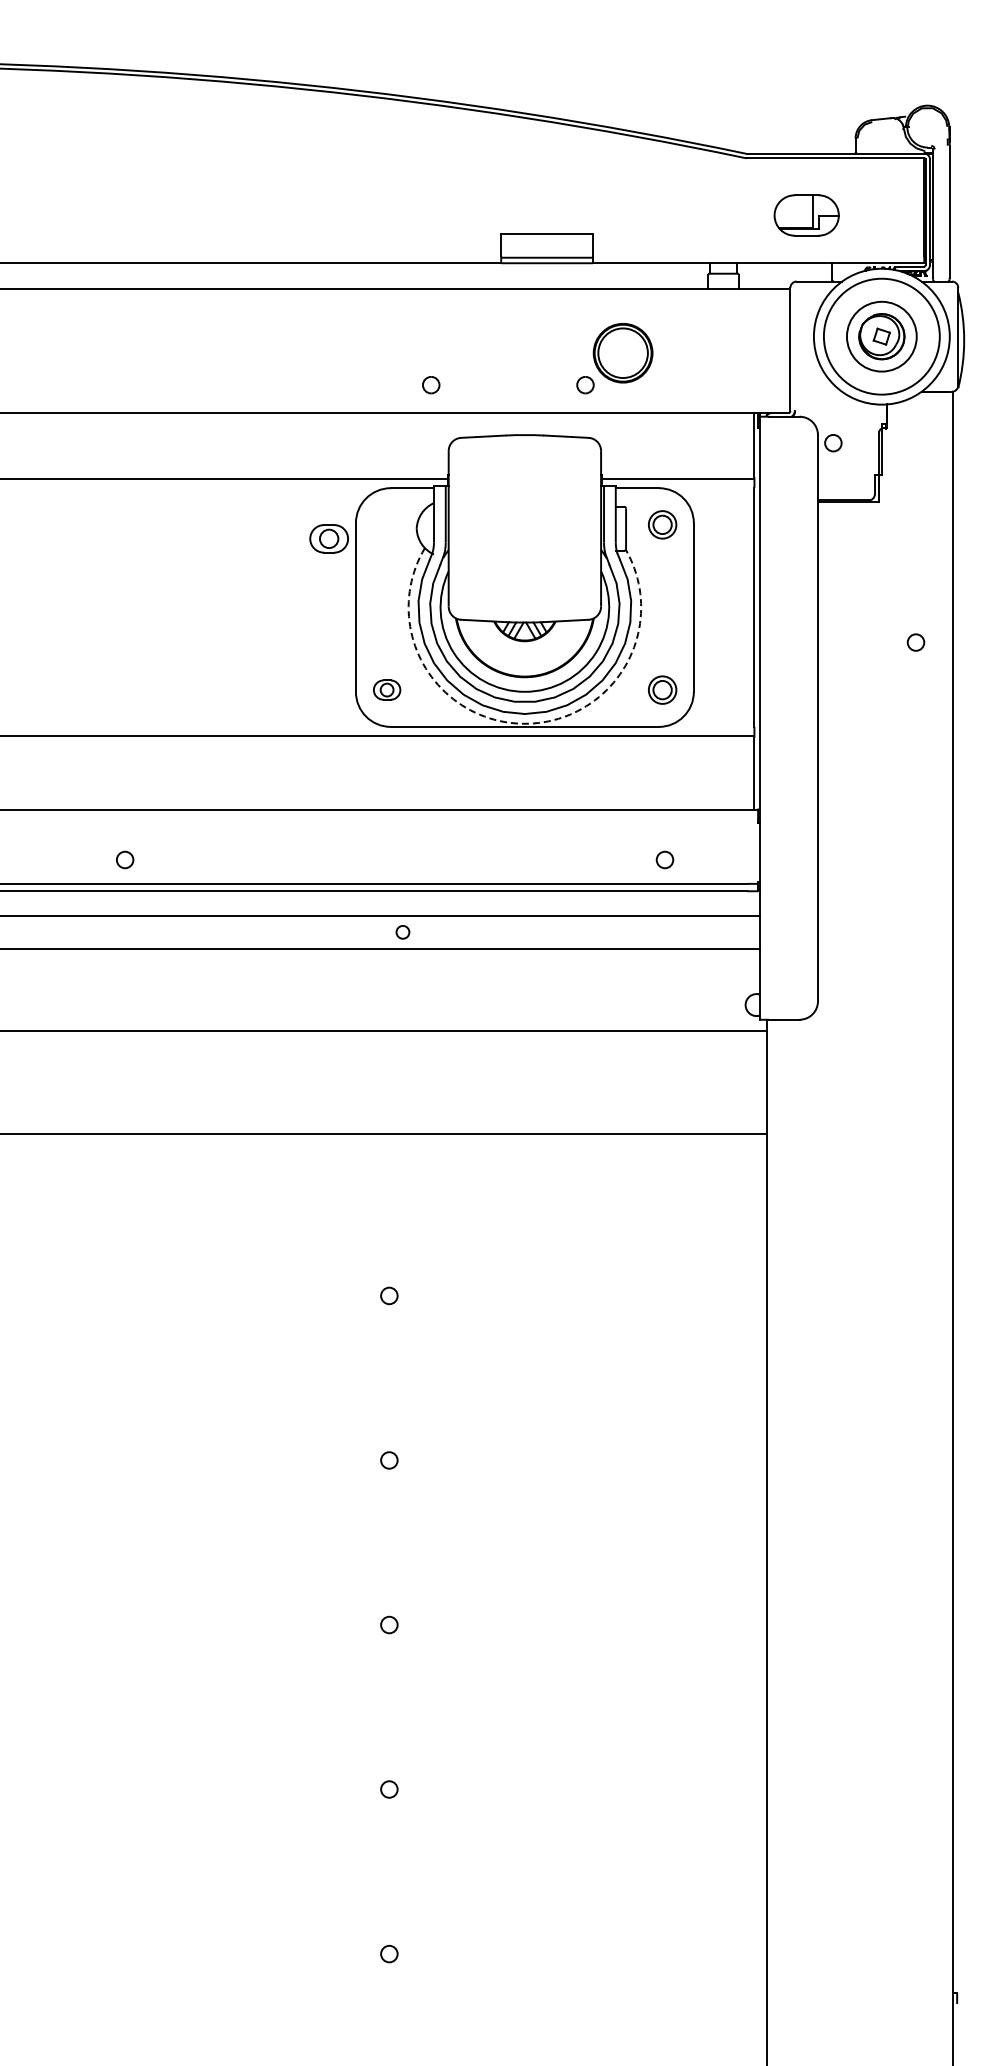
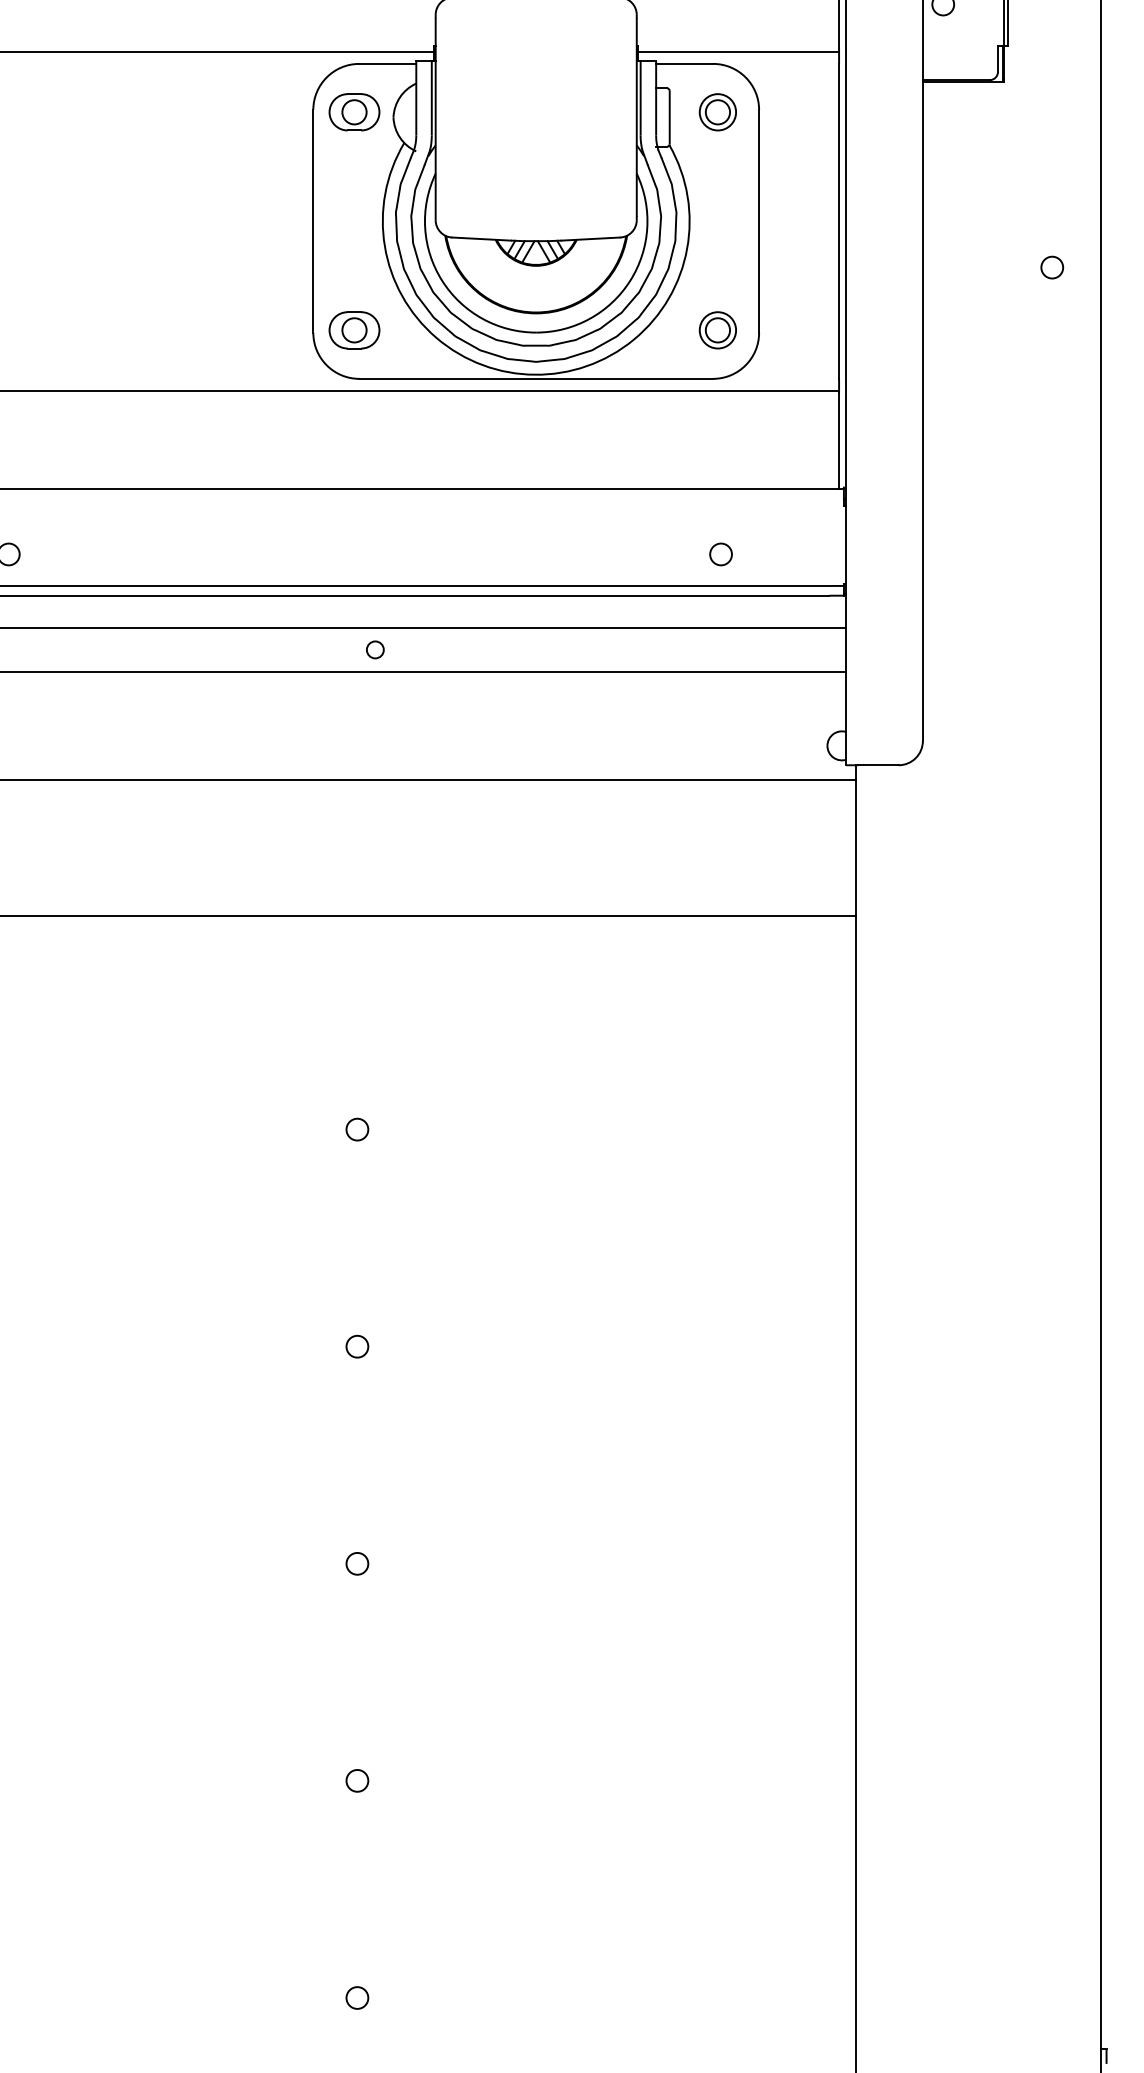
part: (328, 538) -> (353, 111), moved
part: (386, 689) -> (353, 329), size x1.43
arc: (523, 723) -> (534, 374), dashed -> solid

